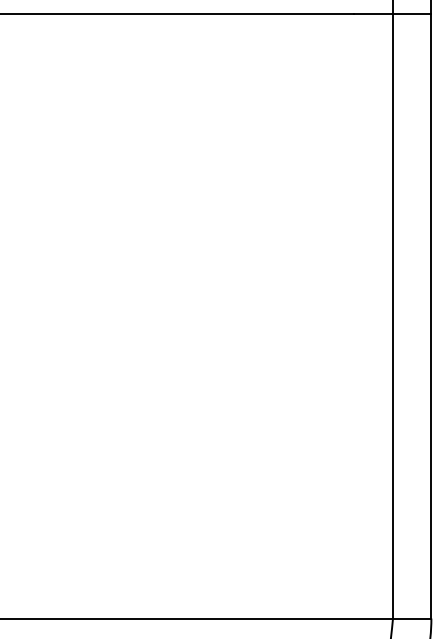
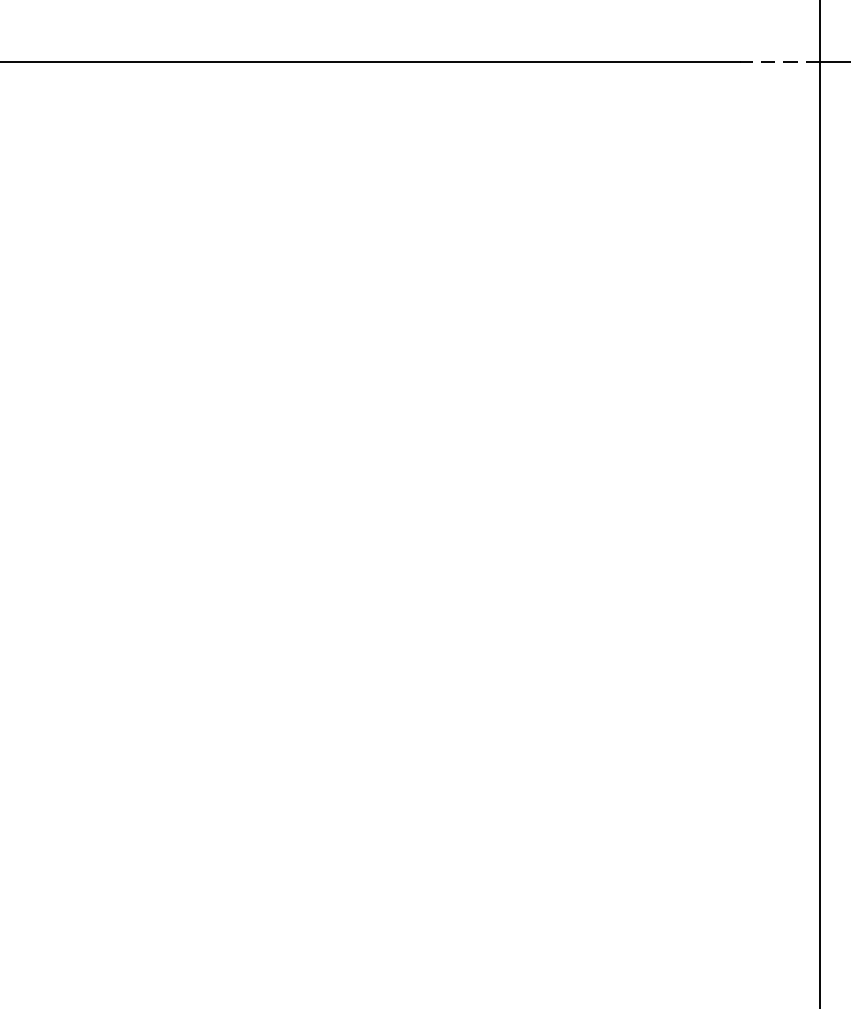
line: (373, 13) -> (780, 61), solid -> dashed

